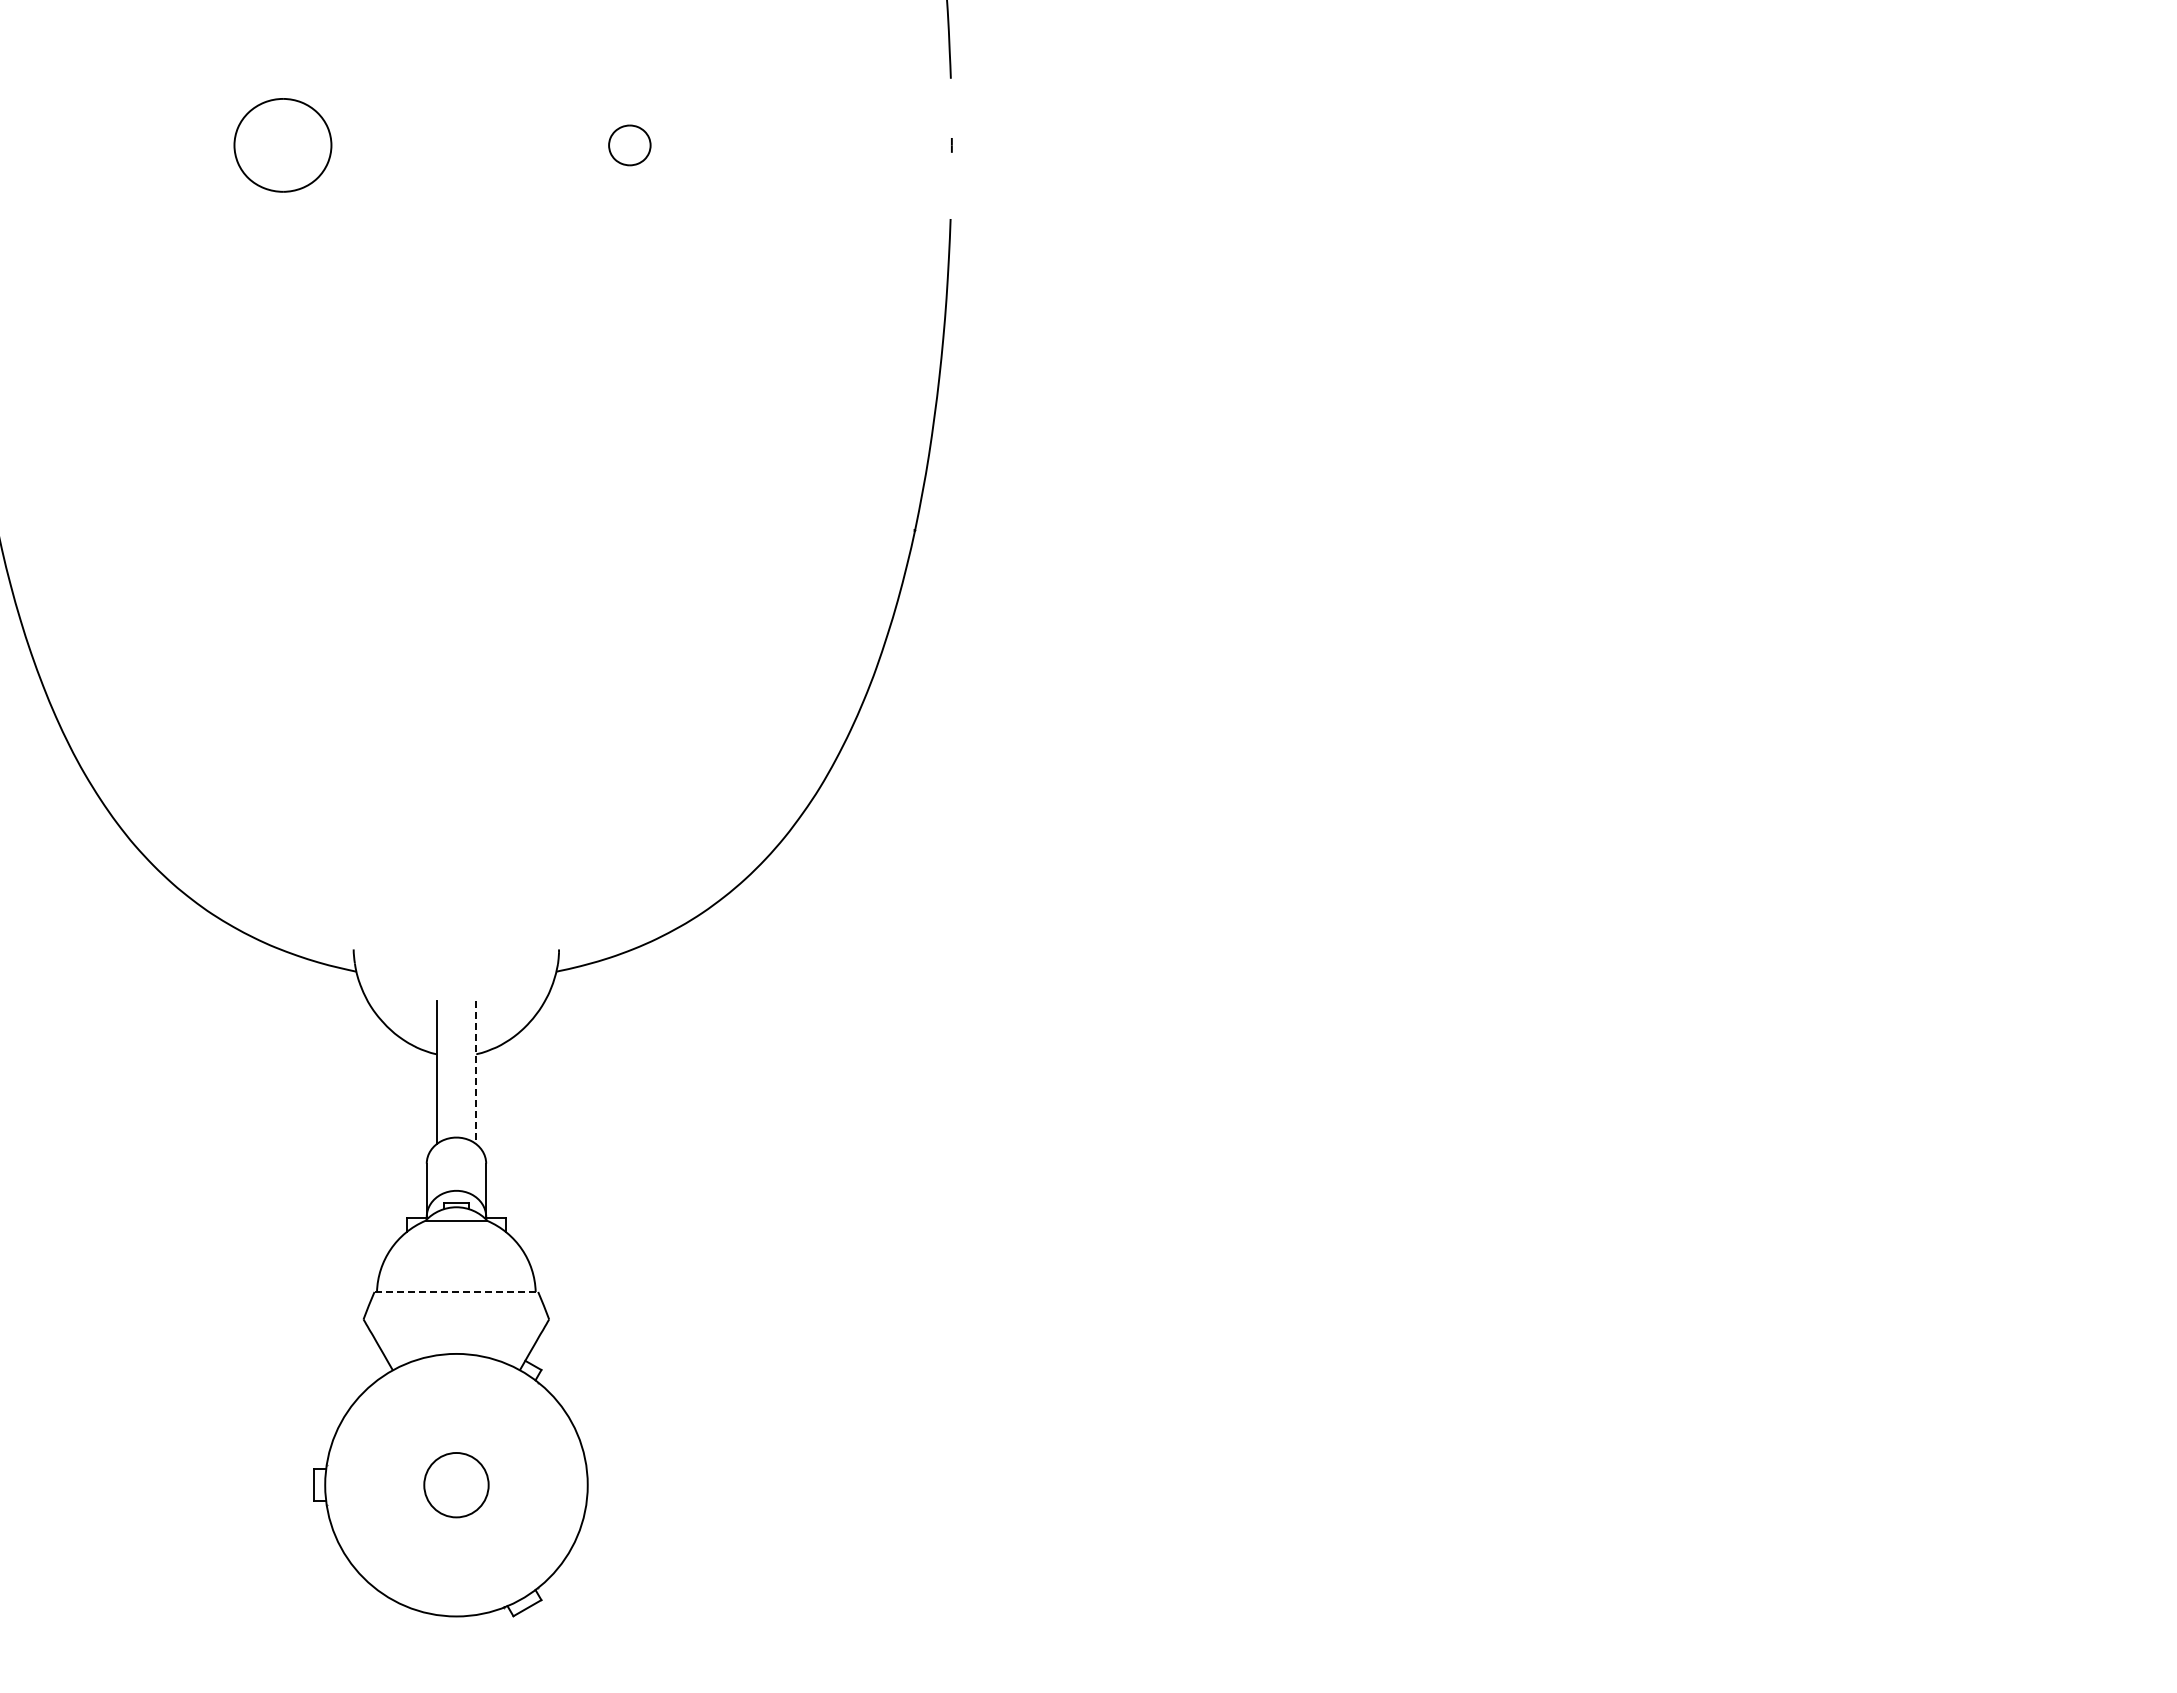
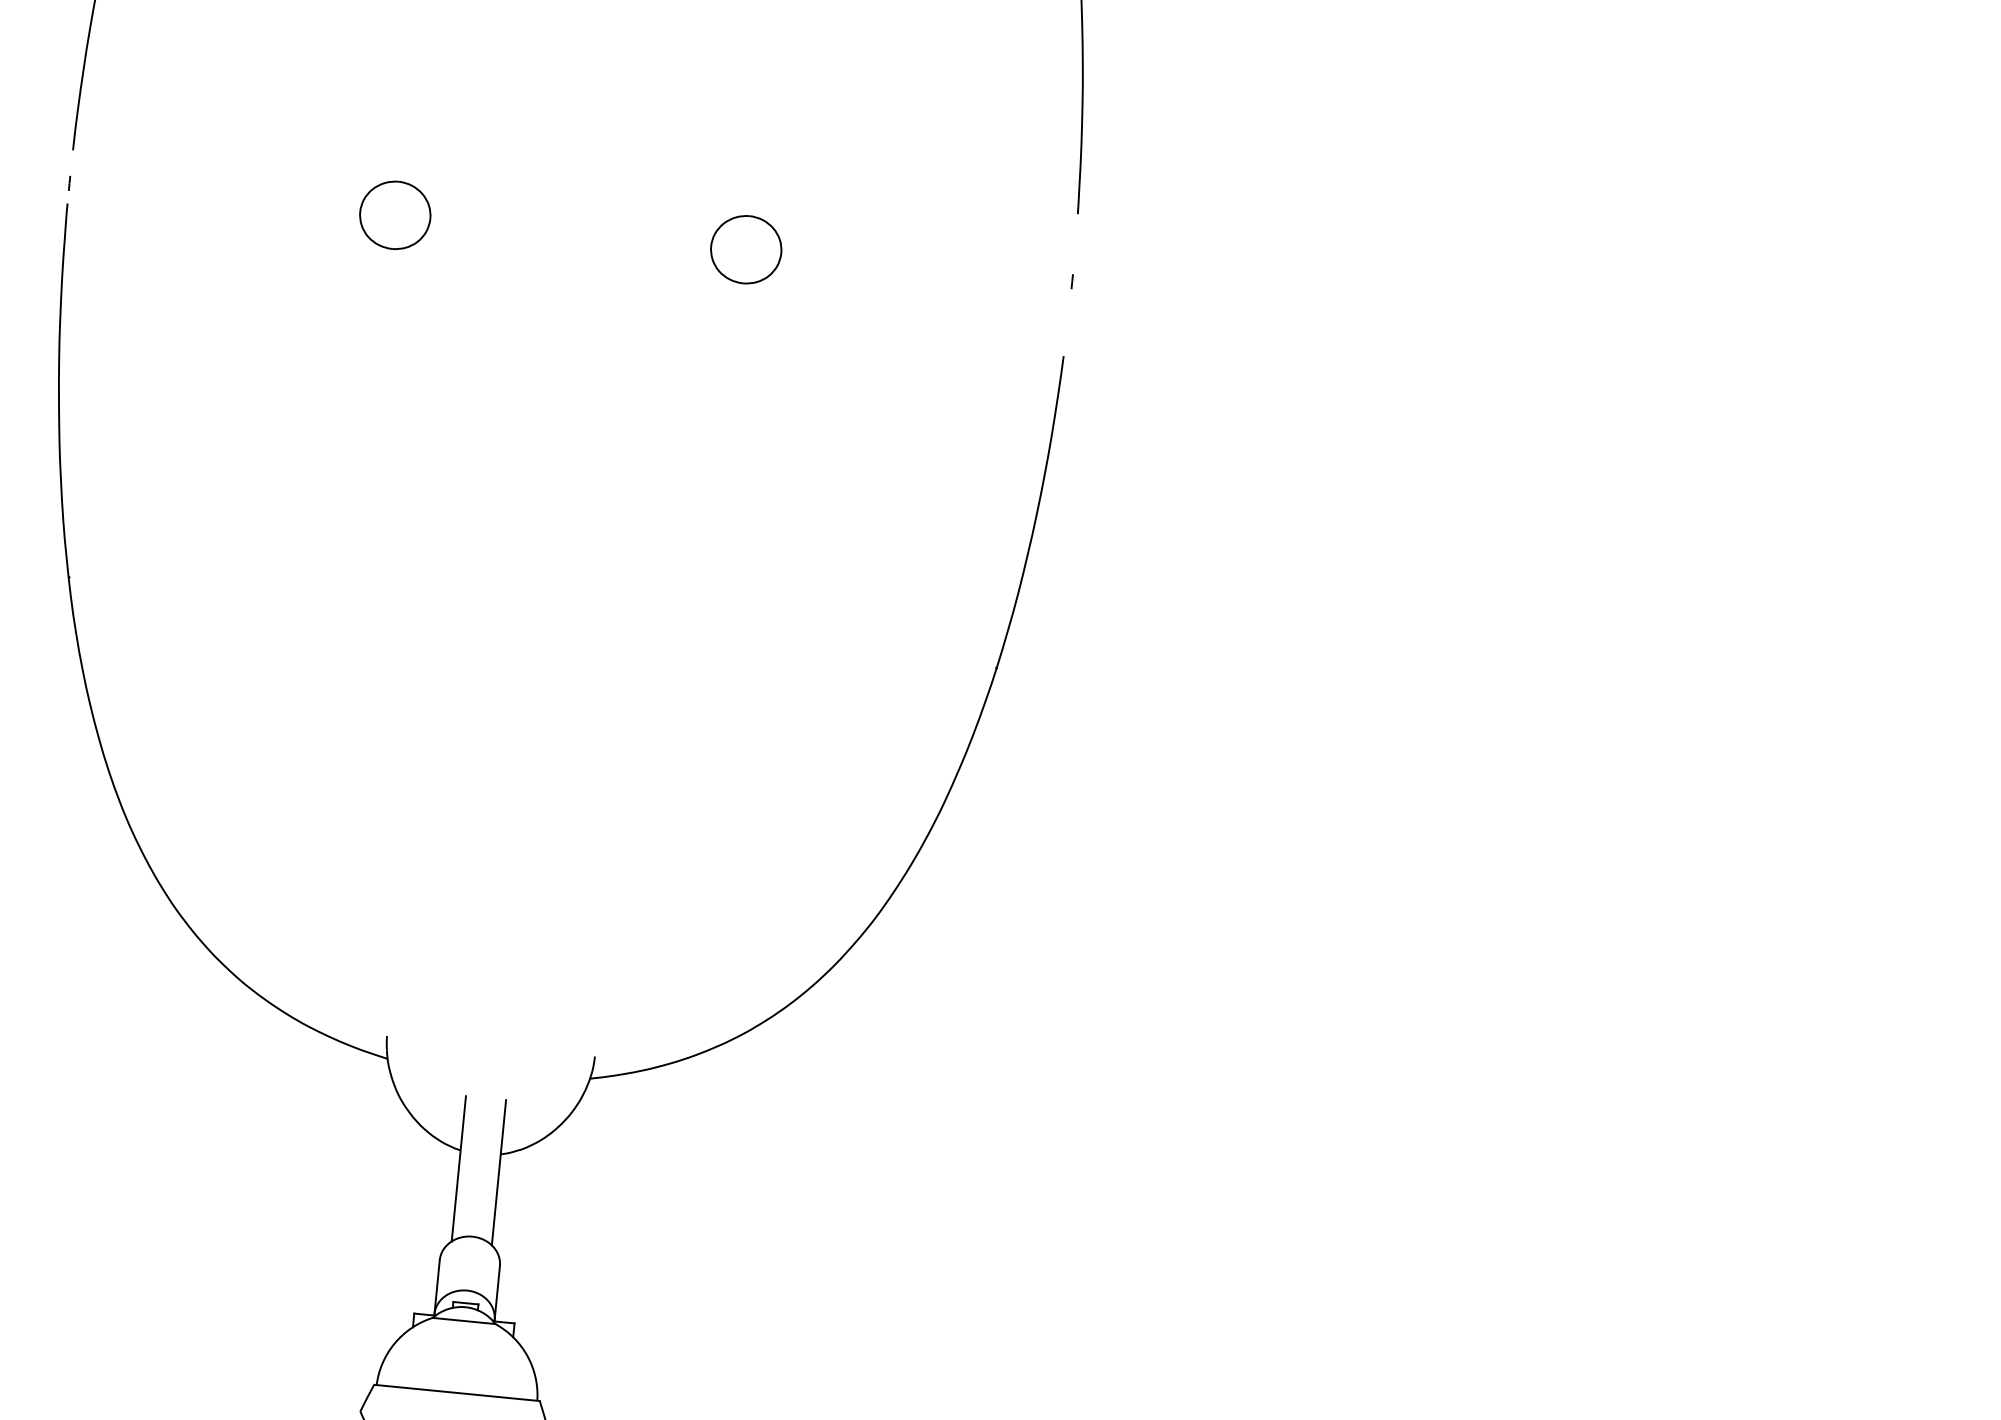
part: (282, 145) -> (394, 215), size x0.71
part: (629, 145) -> (745, 249), size x1.67
line: (476, 1072) -> (499, 1172), dashed -> solid
line: (456, 1291) -> (457, 1392), dashed -> solid

